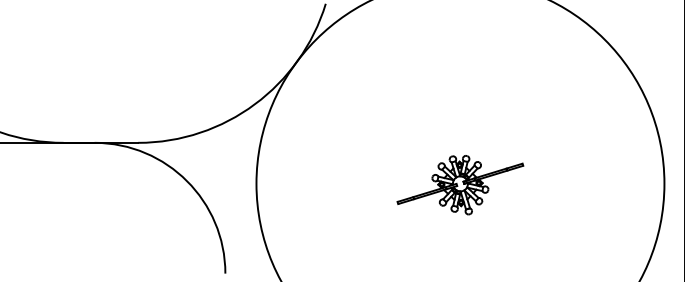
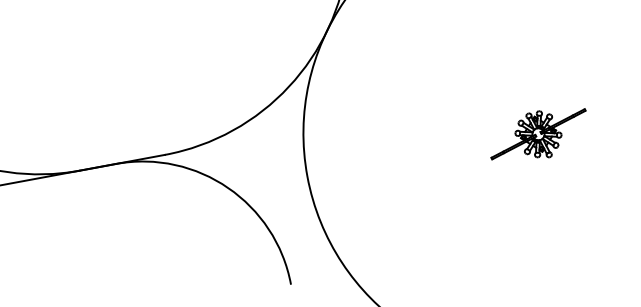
part: (460, 185) -> (538, 135), size x0.7

